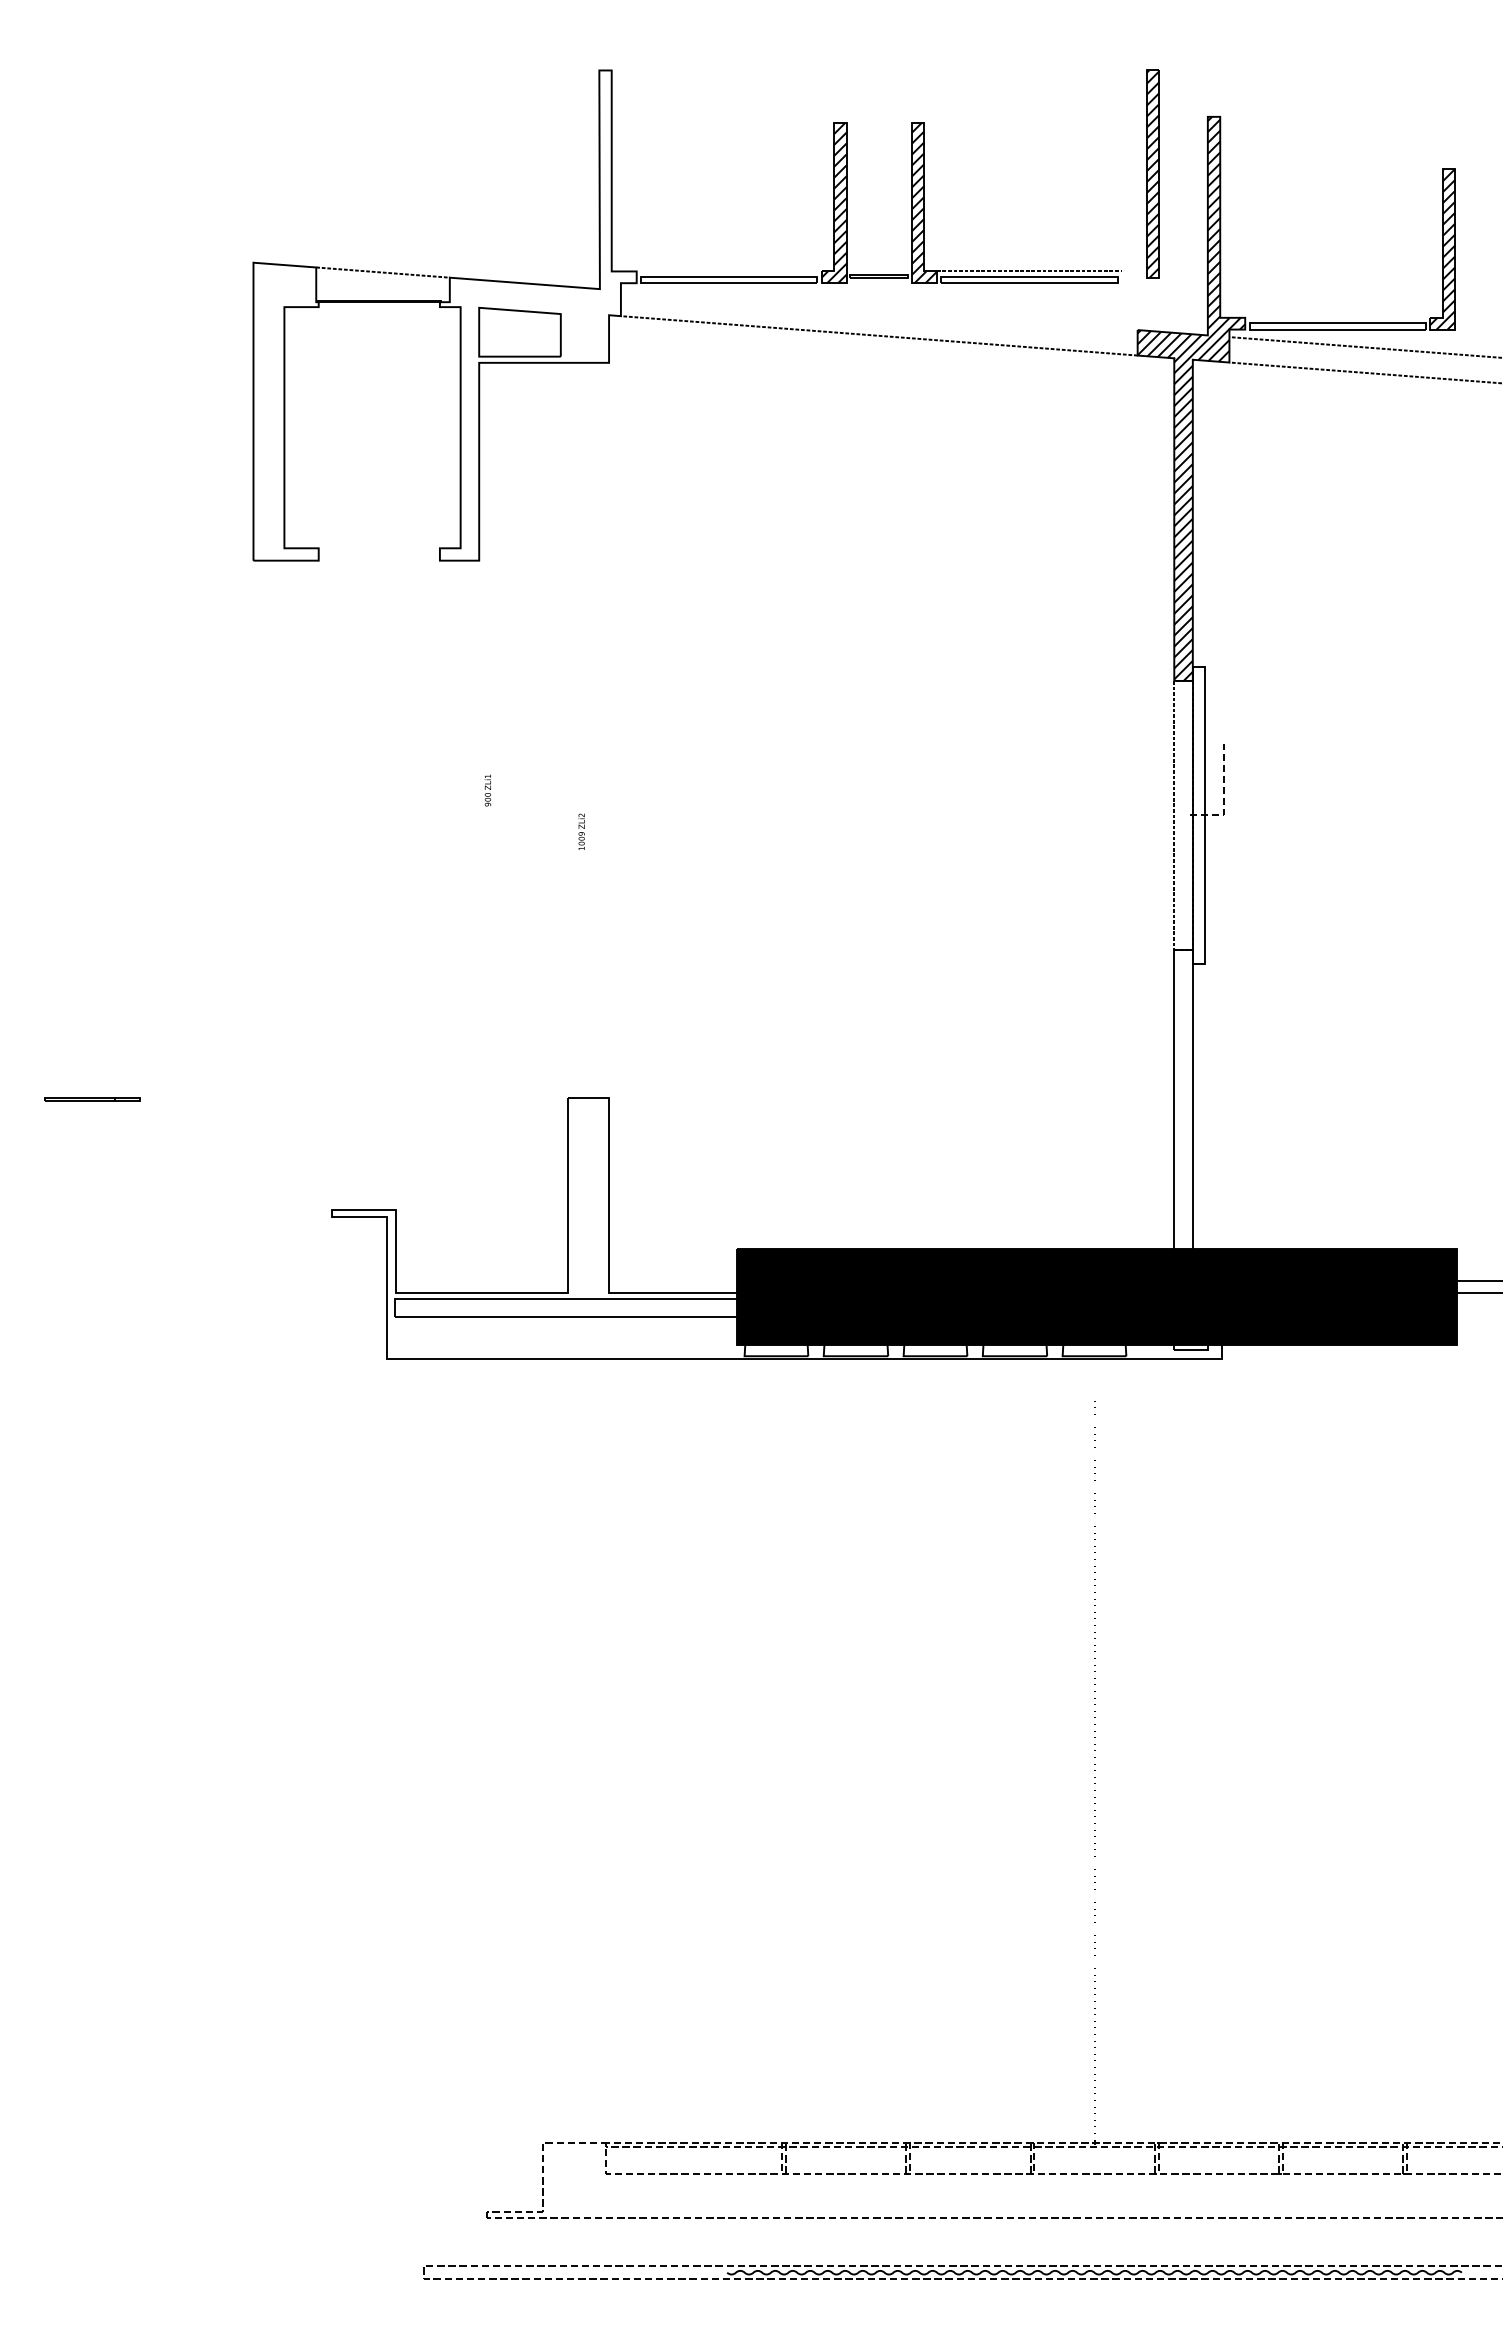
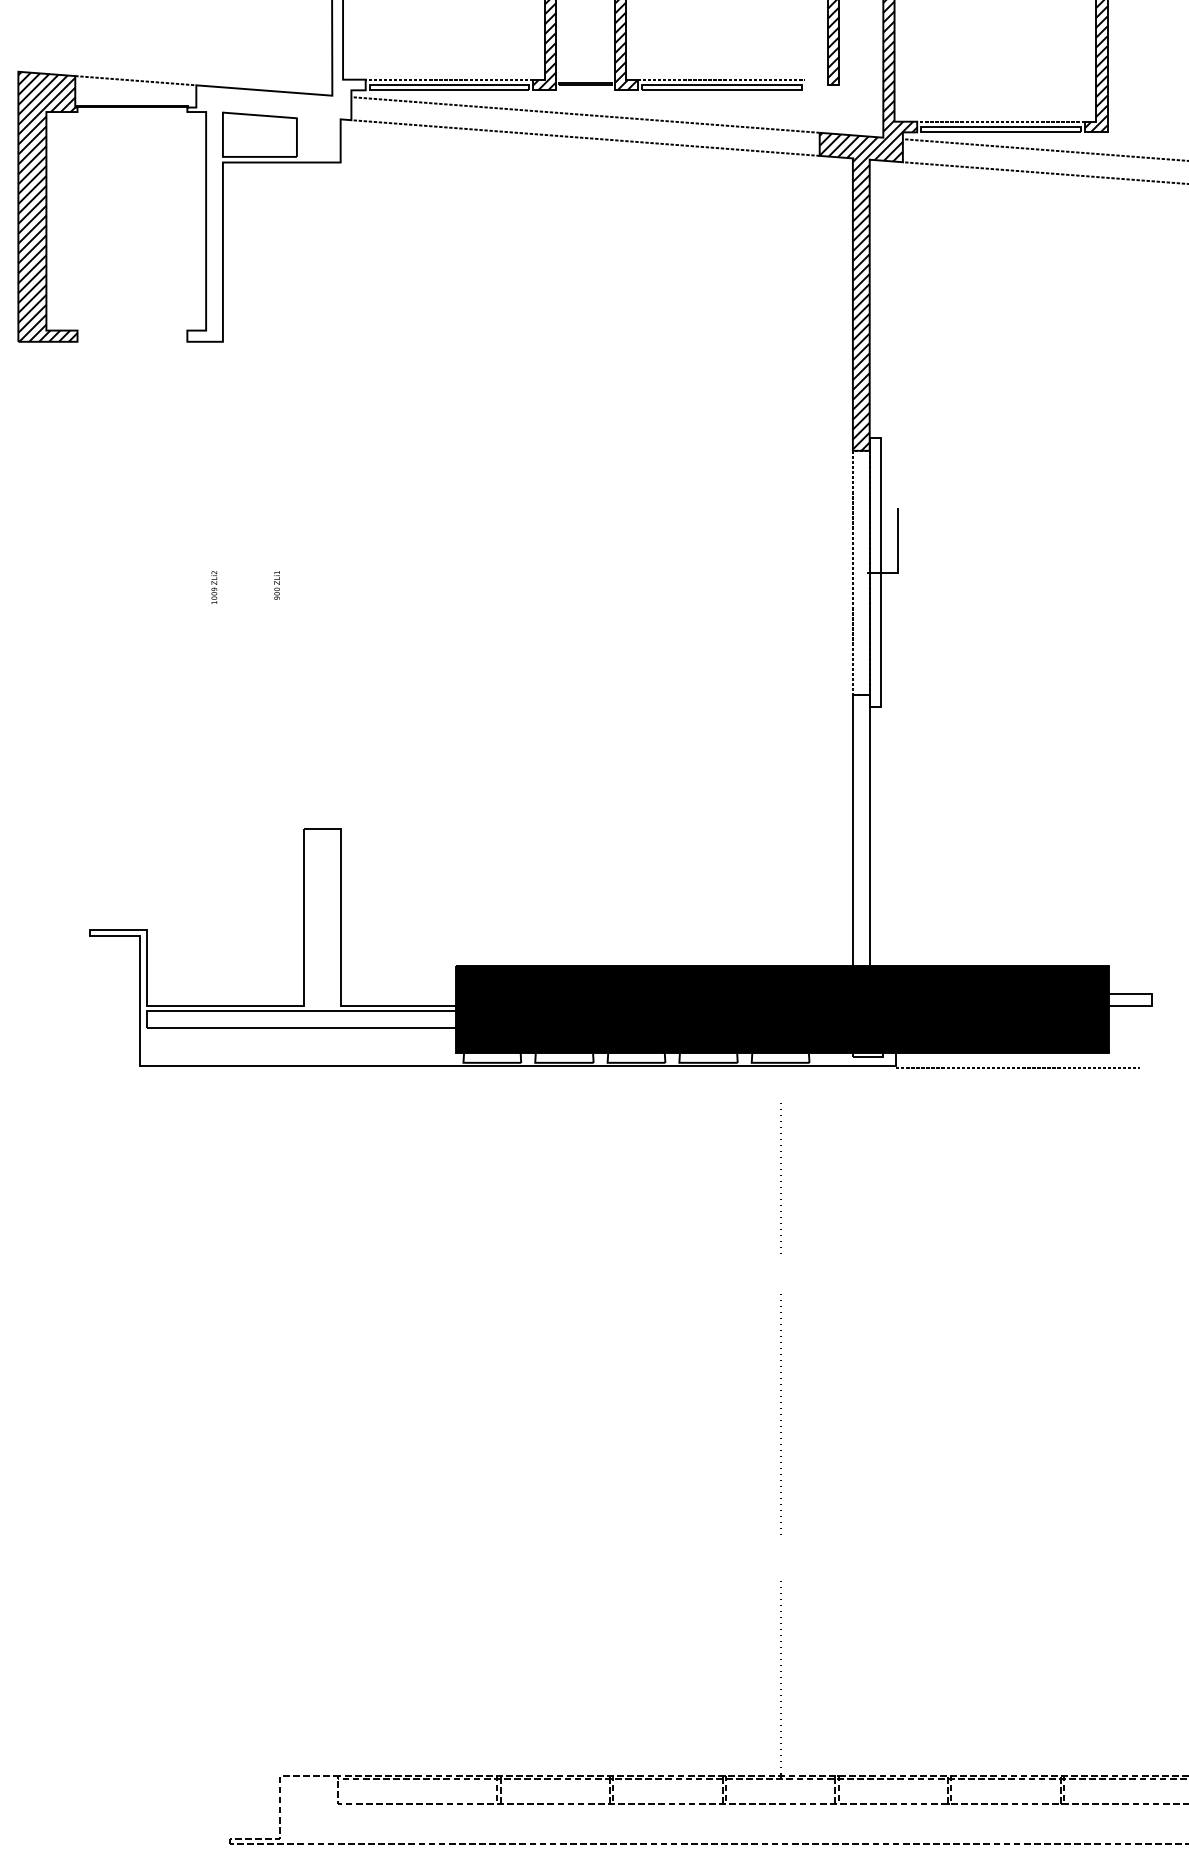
line: (728, 271) -> (448, 79), added
line: (878, 310) -> (584, 115), added
line: (1337, 317) -> (1000, 121), added
hatch: (285, 411) -> (47, 206), added
text: (487, 790) -> (276, 585), moved
line: (1223, 796) -> (897, 555), dashed -> solid
text: (581, 831) -> (214, 587), moved
line: (1355, 1362) -> (1017, 1068), added

